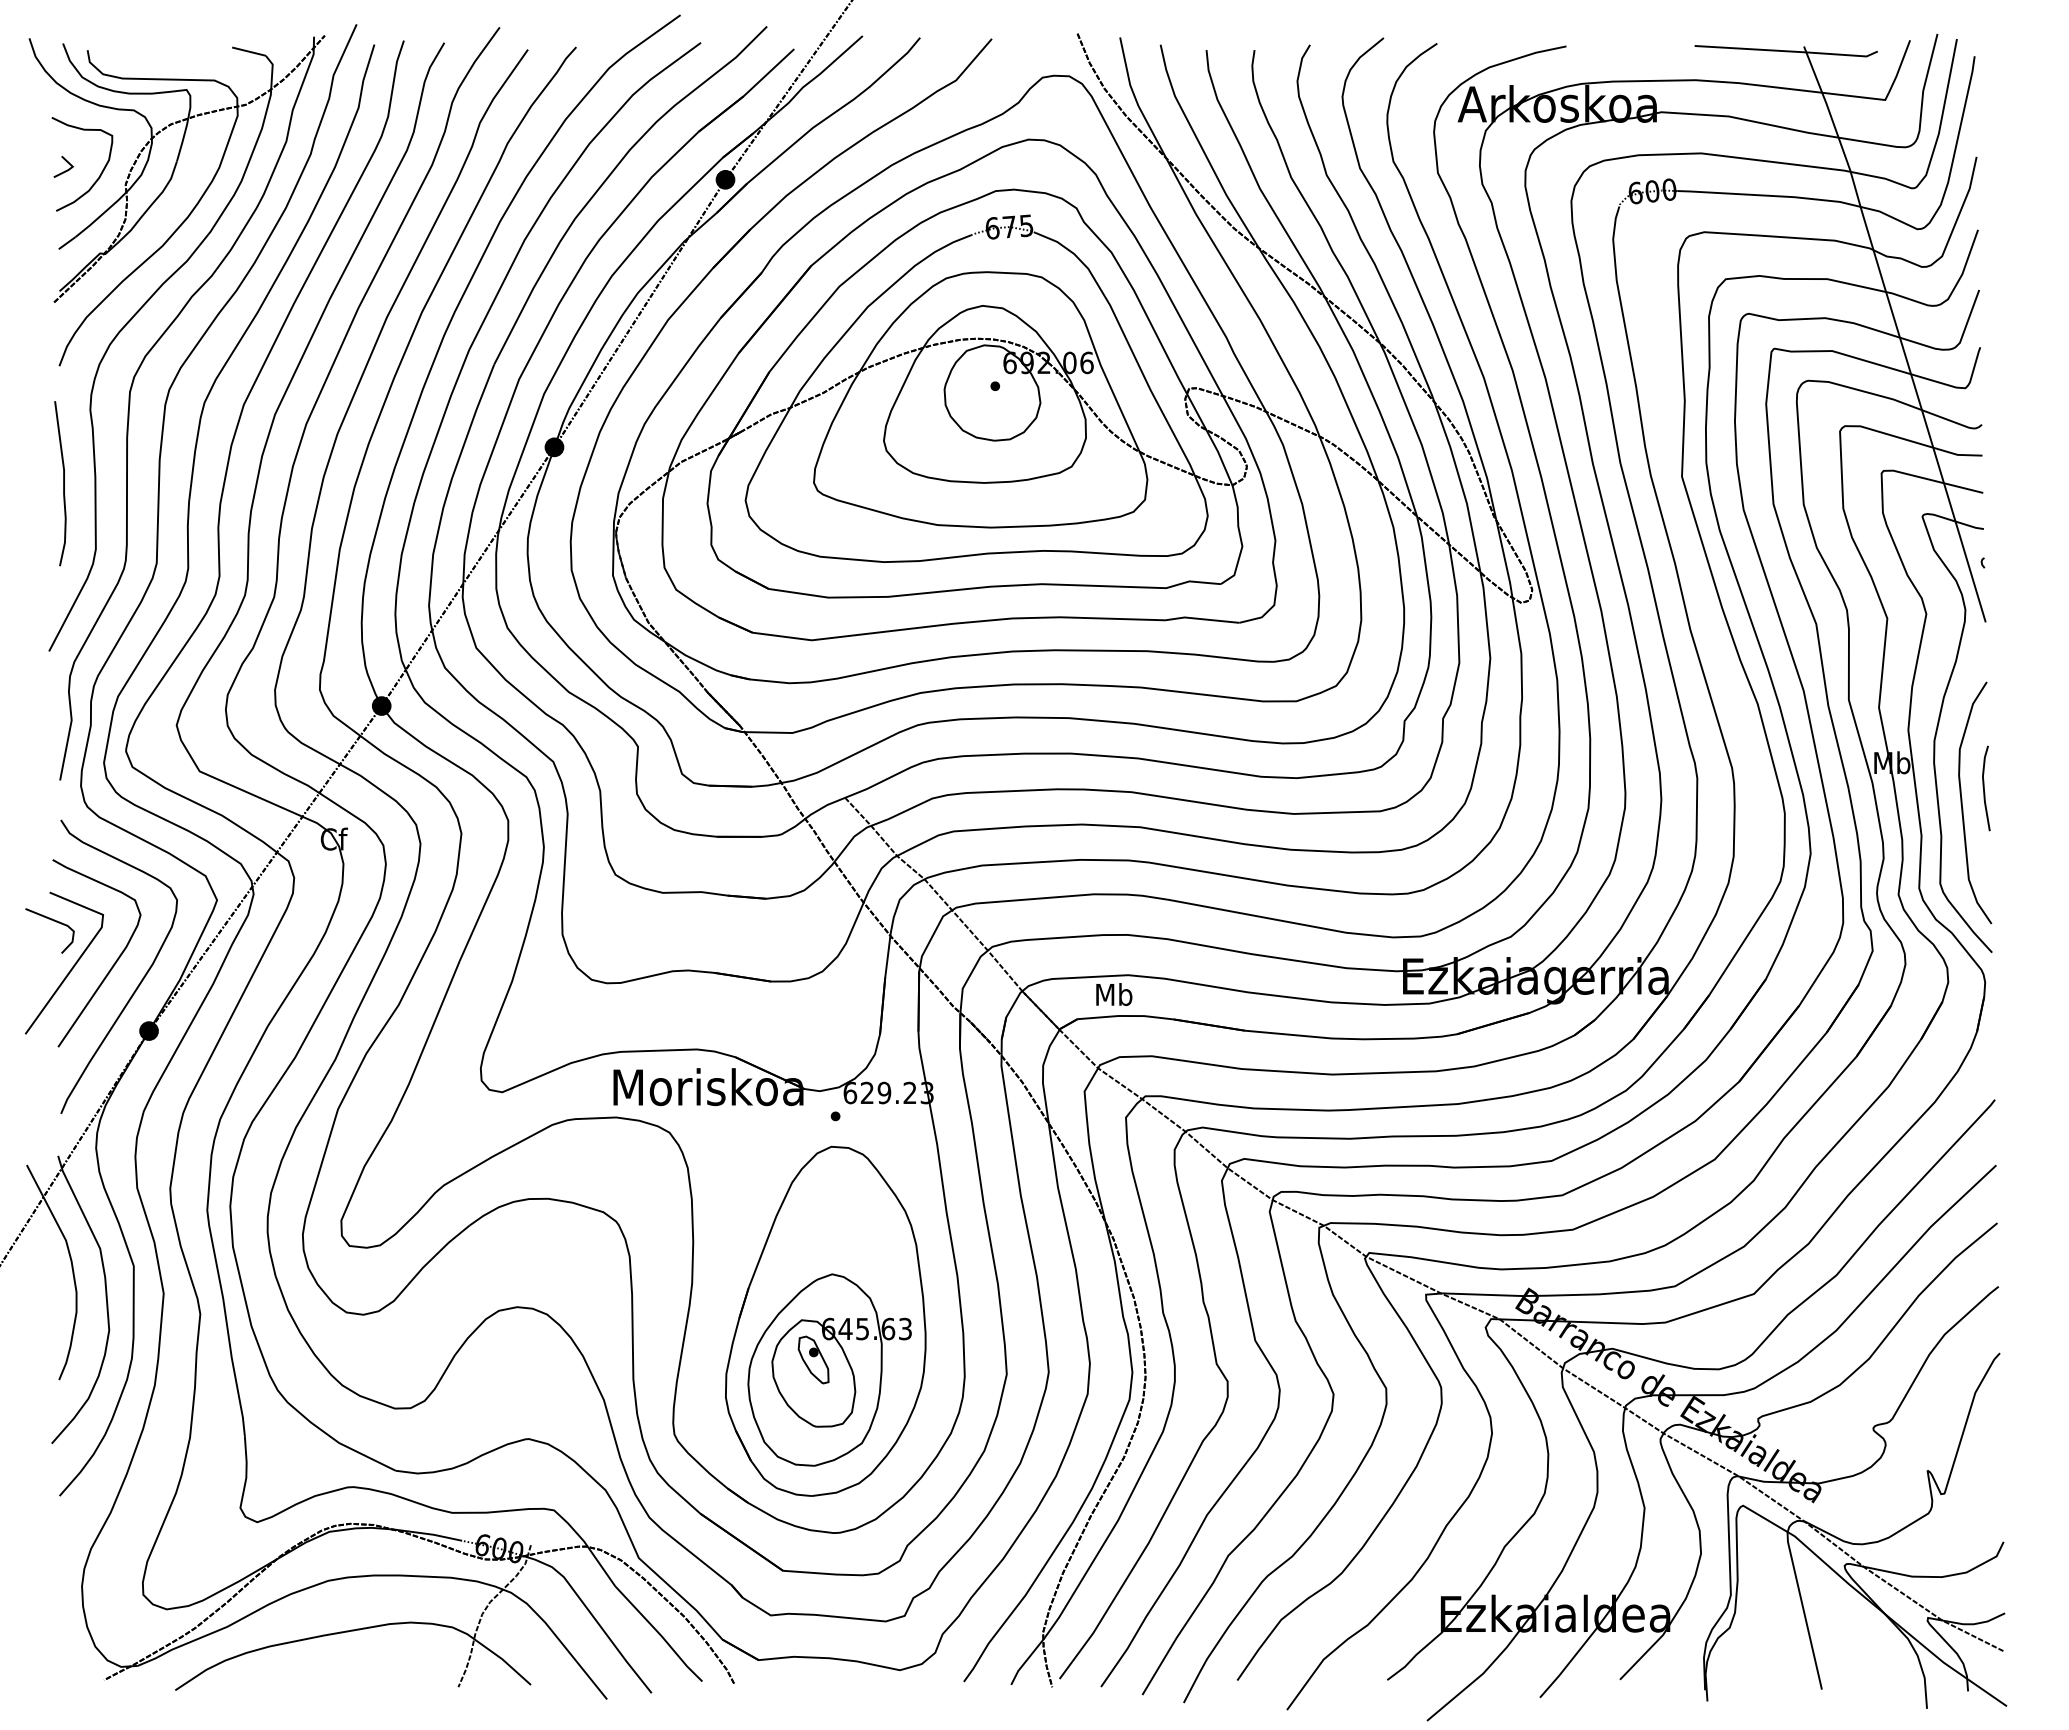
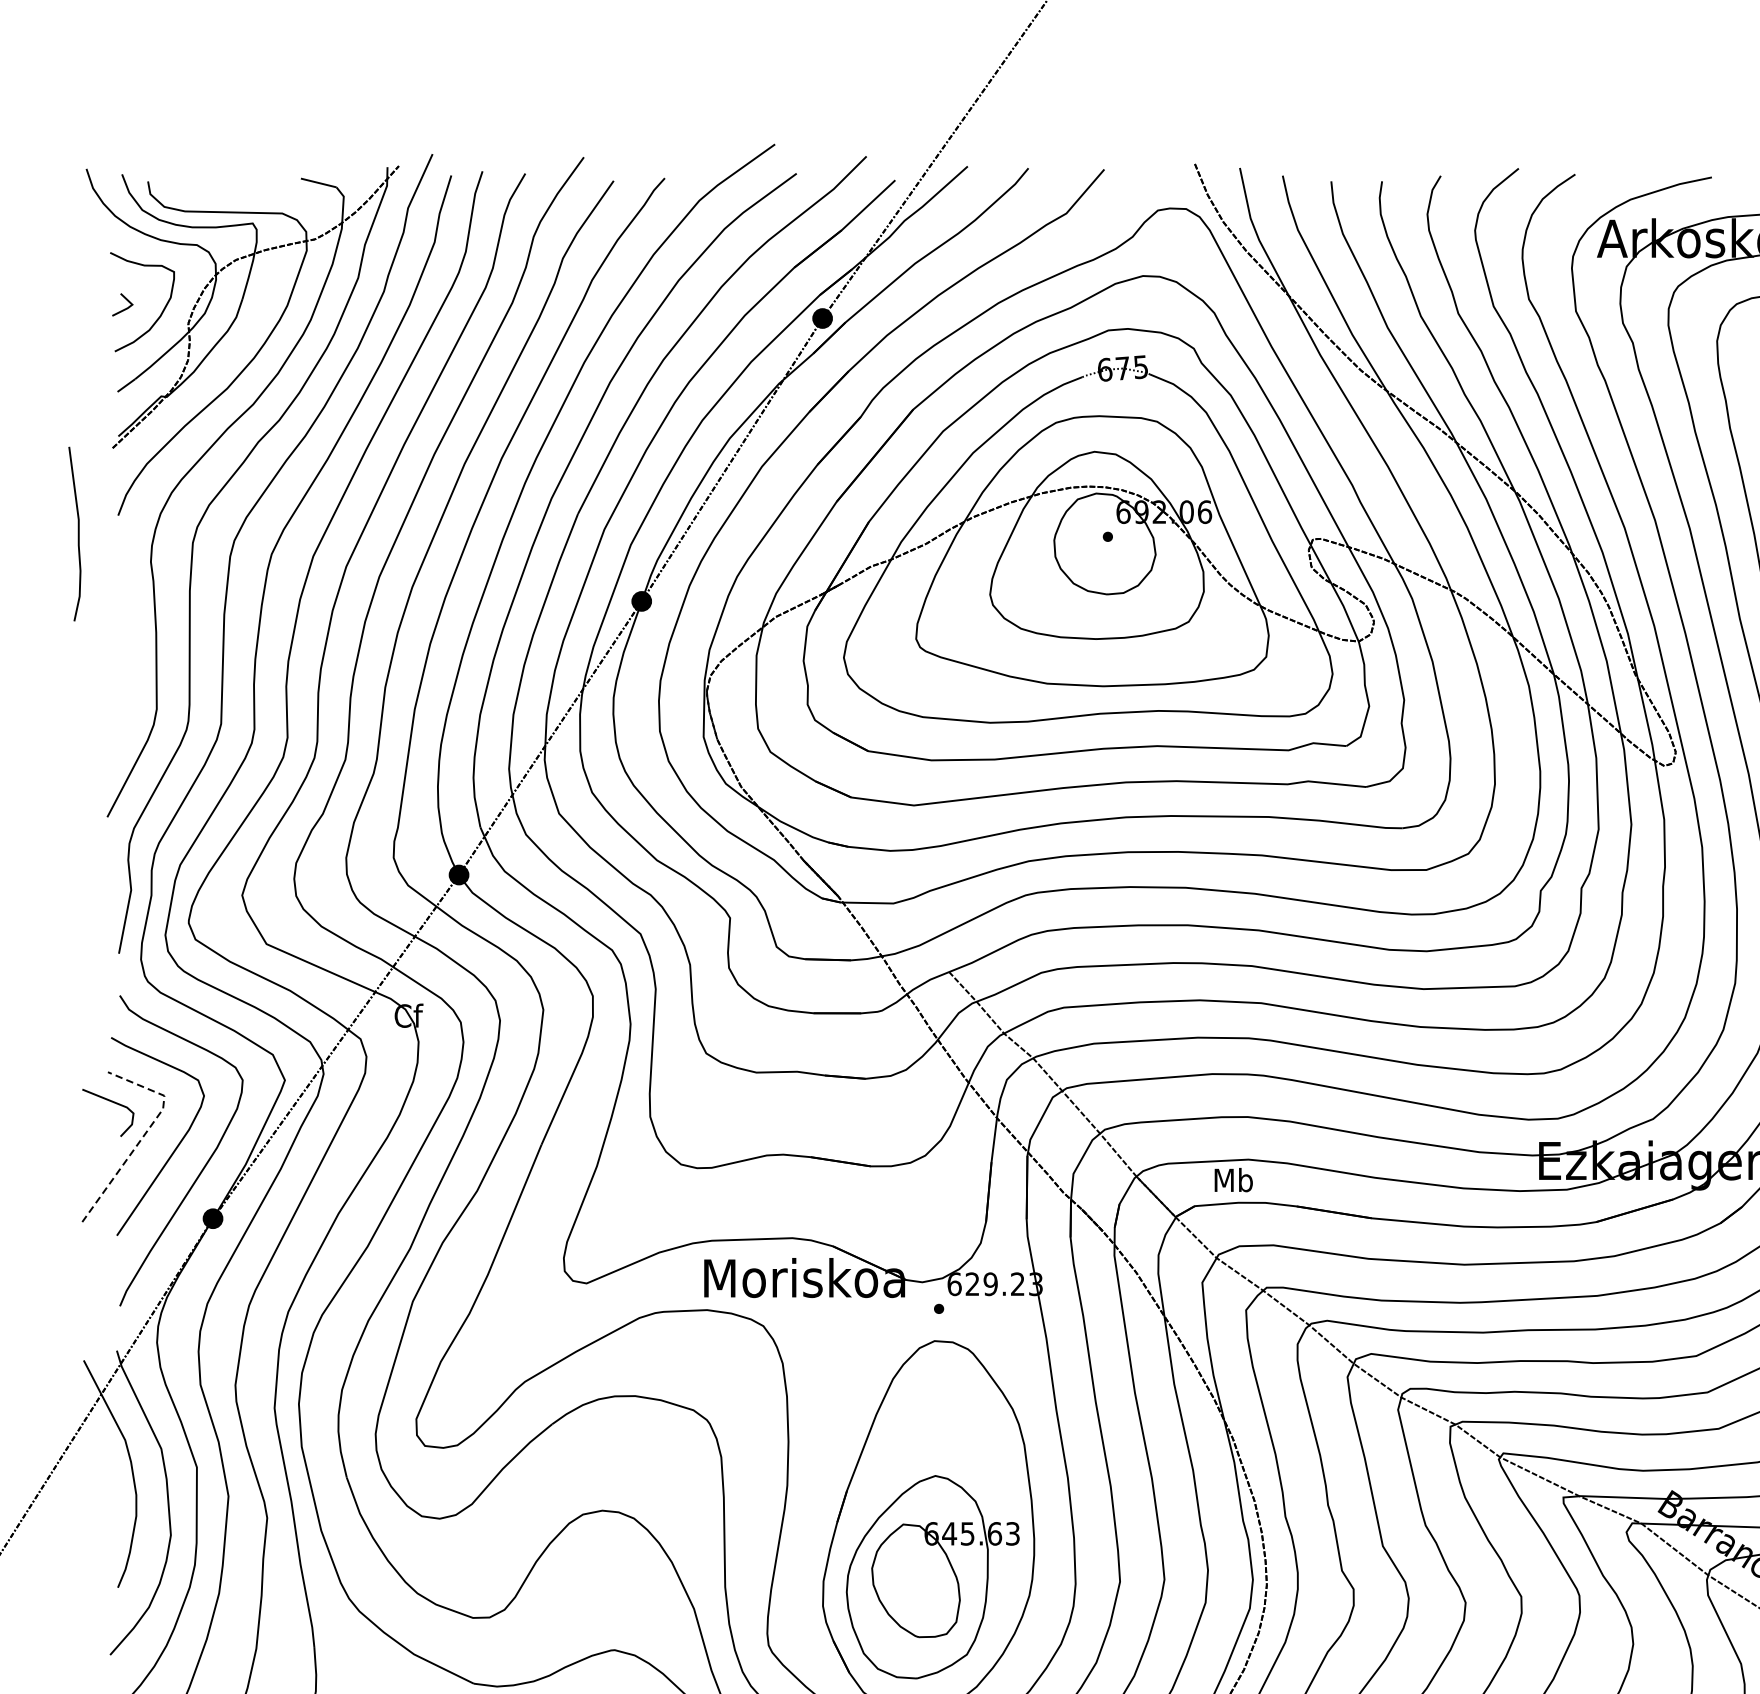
curve: (63, 483) -> (78, 533), moved
line: (85, 950) -> (145, 1133), solid -> dashed
part: (813, 1359) -> (915, 1566), removed

